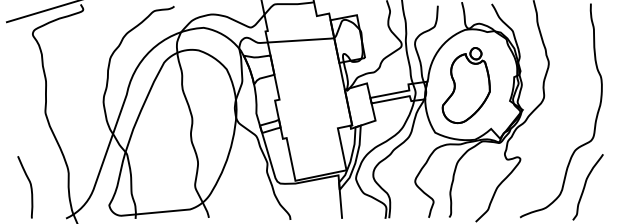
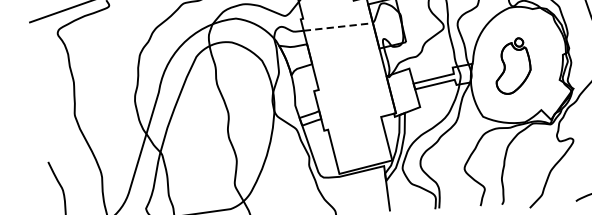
line: (302, 40) -> (339, 26), solid -> dashed
part: (465, 85) -> (512, 65), size x0.7

